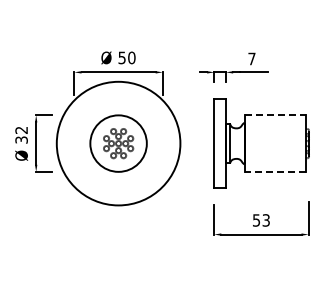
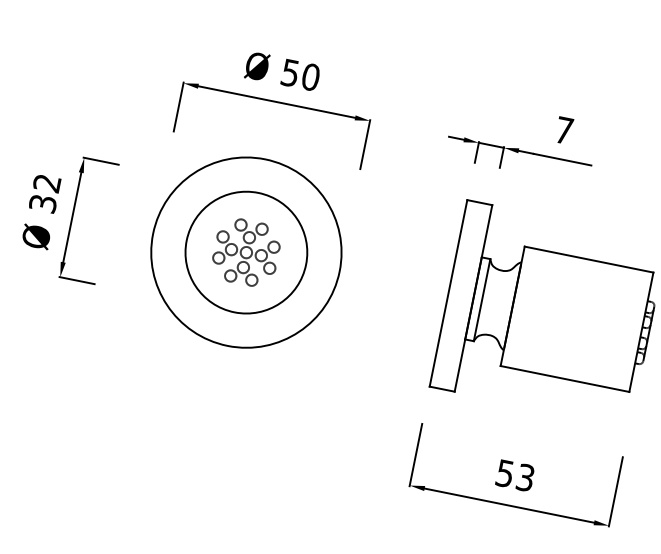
line: (275, 115) -> (589, 260), dashed -> solid
circle: (118, 143) -> (246, 252), size x0.71
line: (274, 171) -> (563, 377), dashed -> solid

